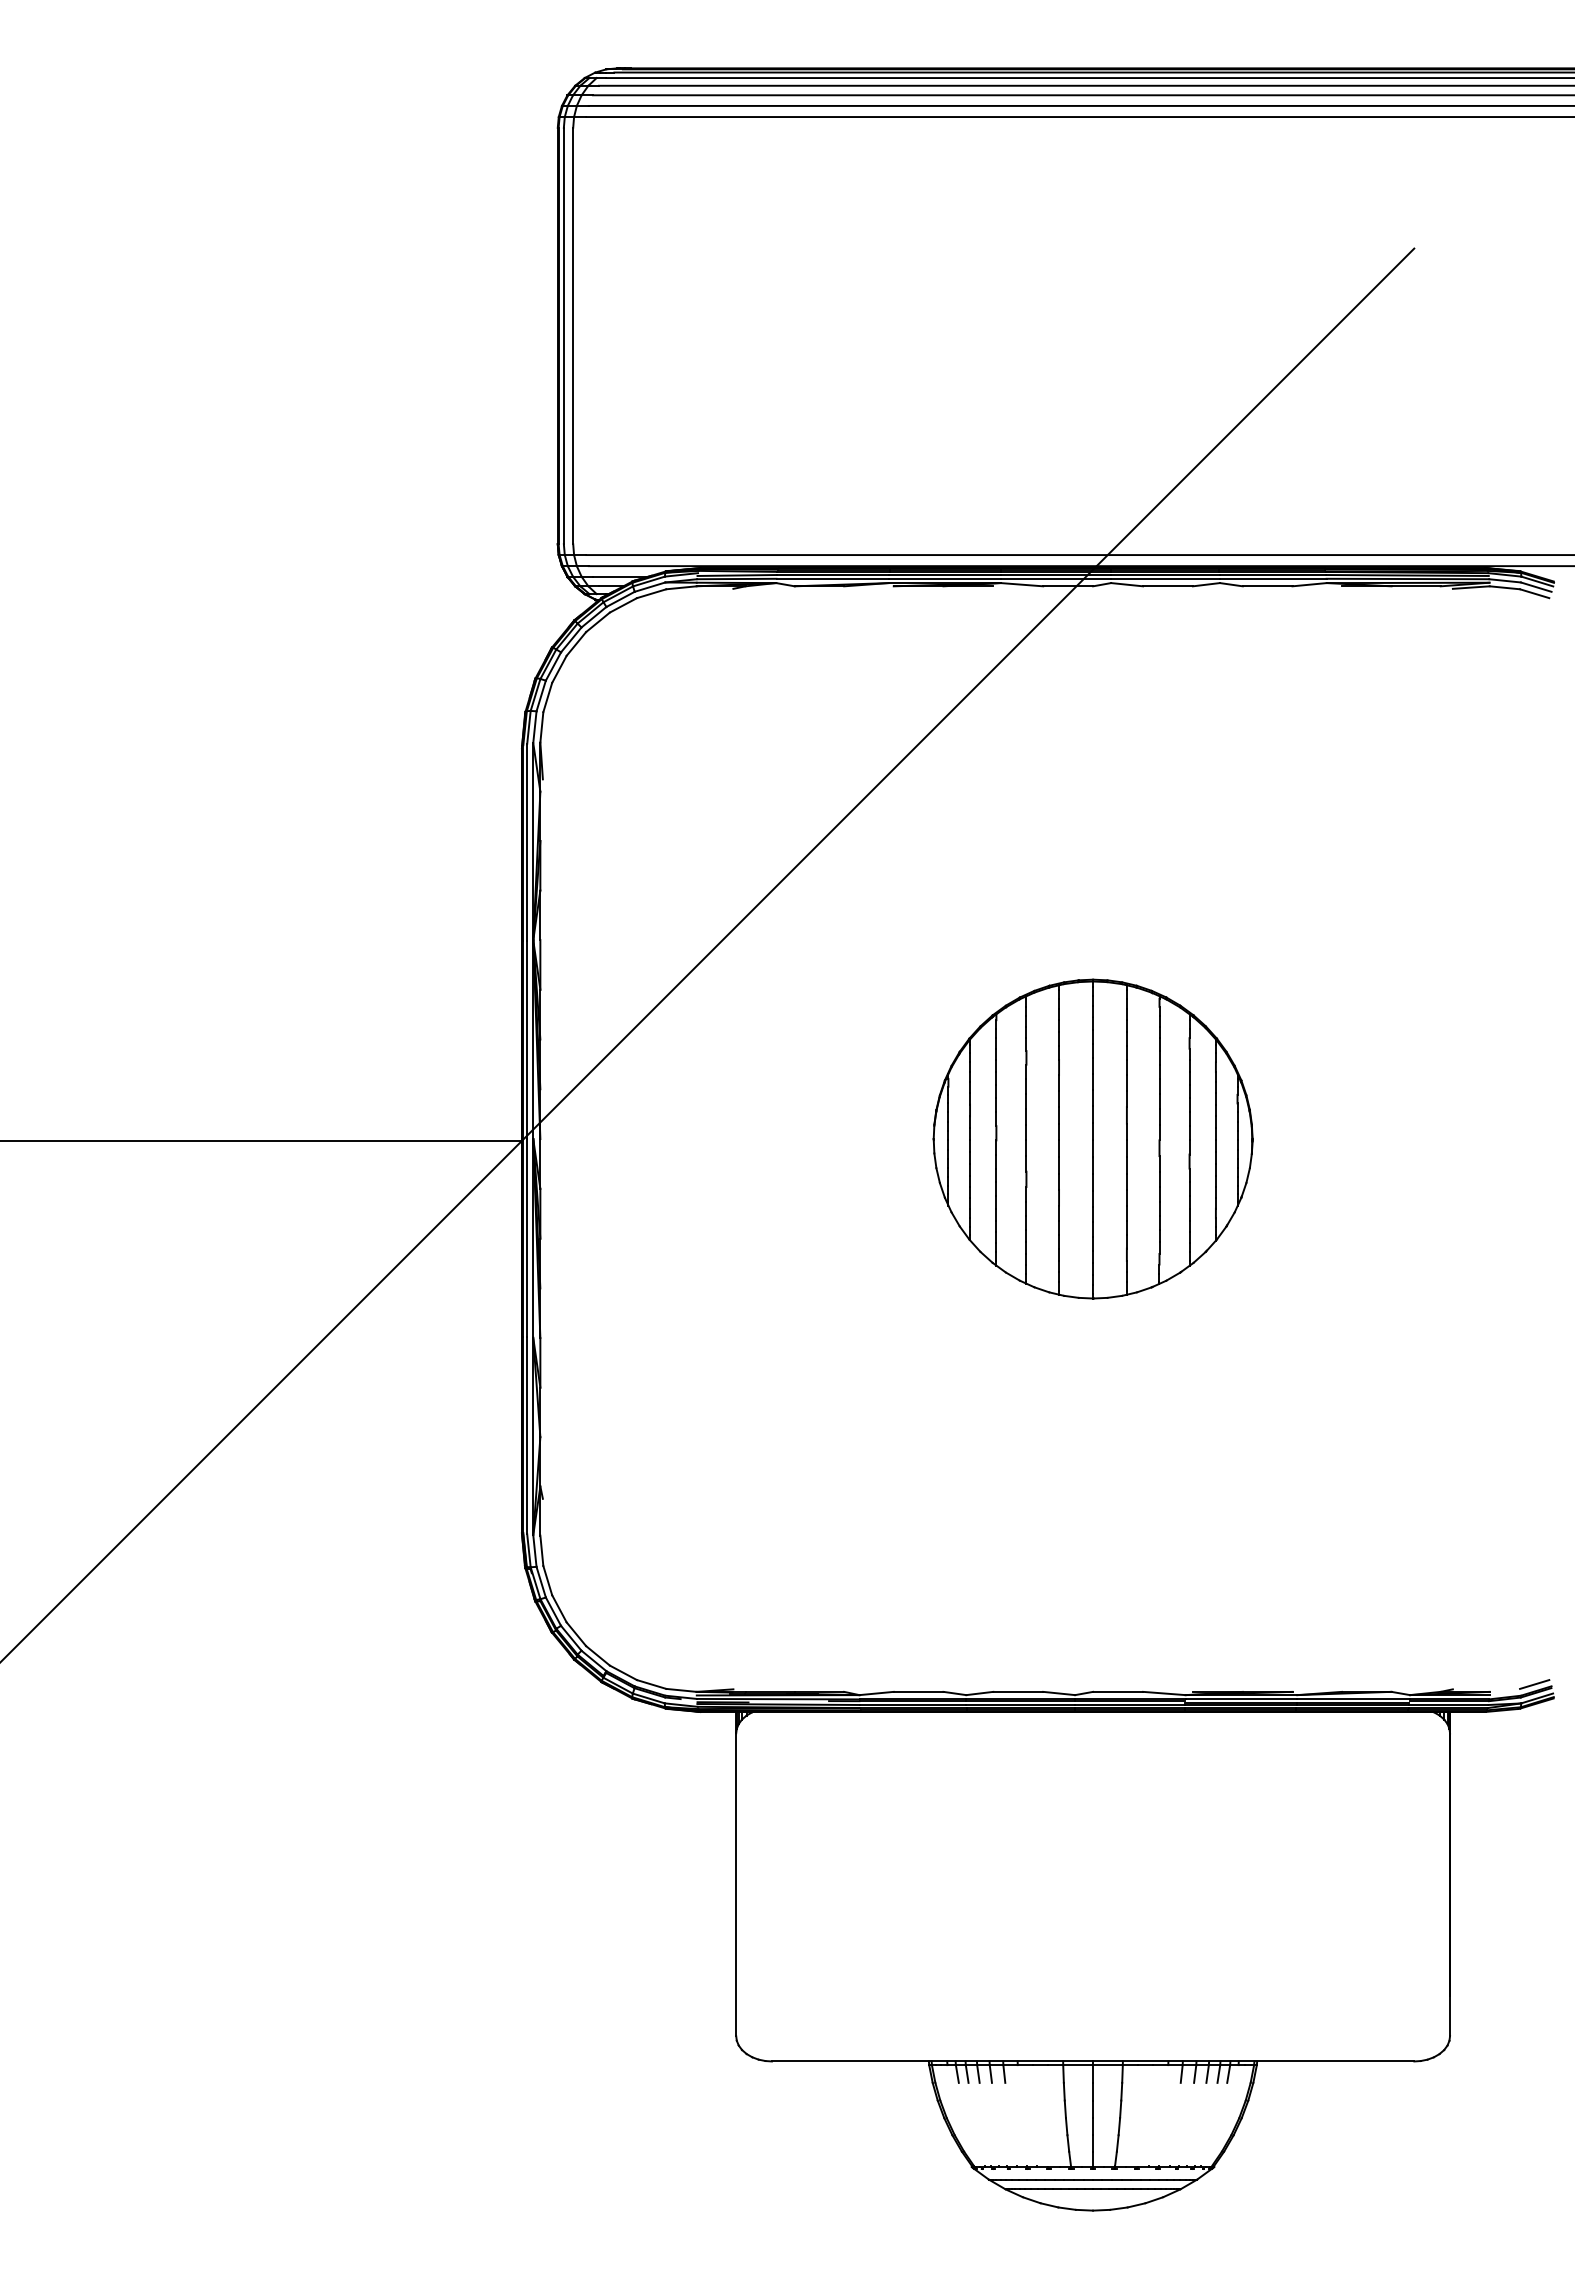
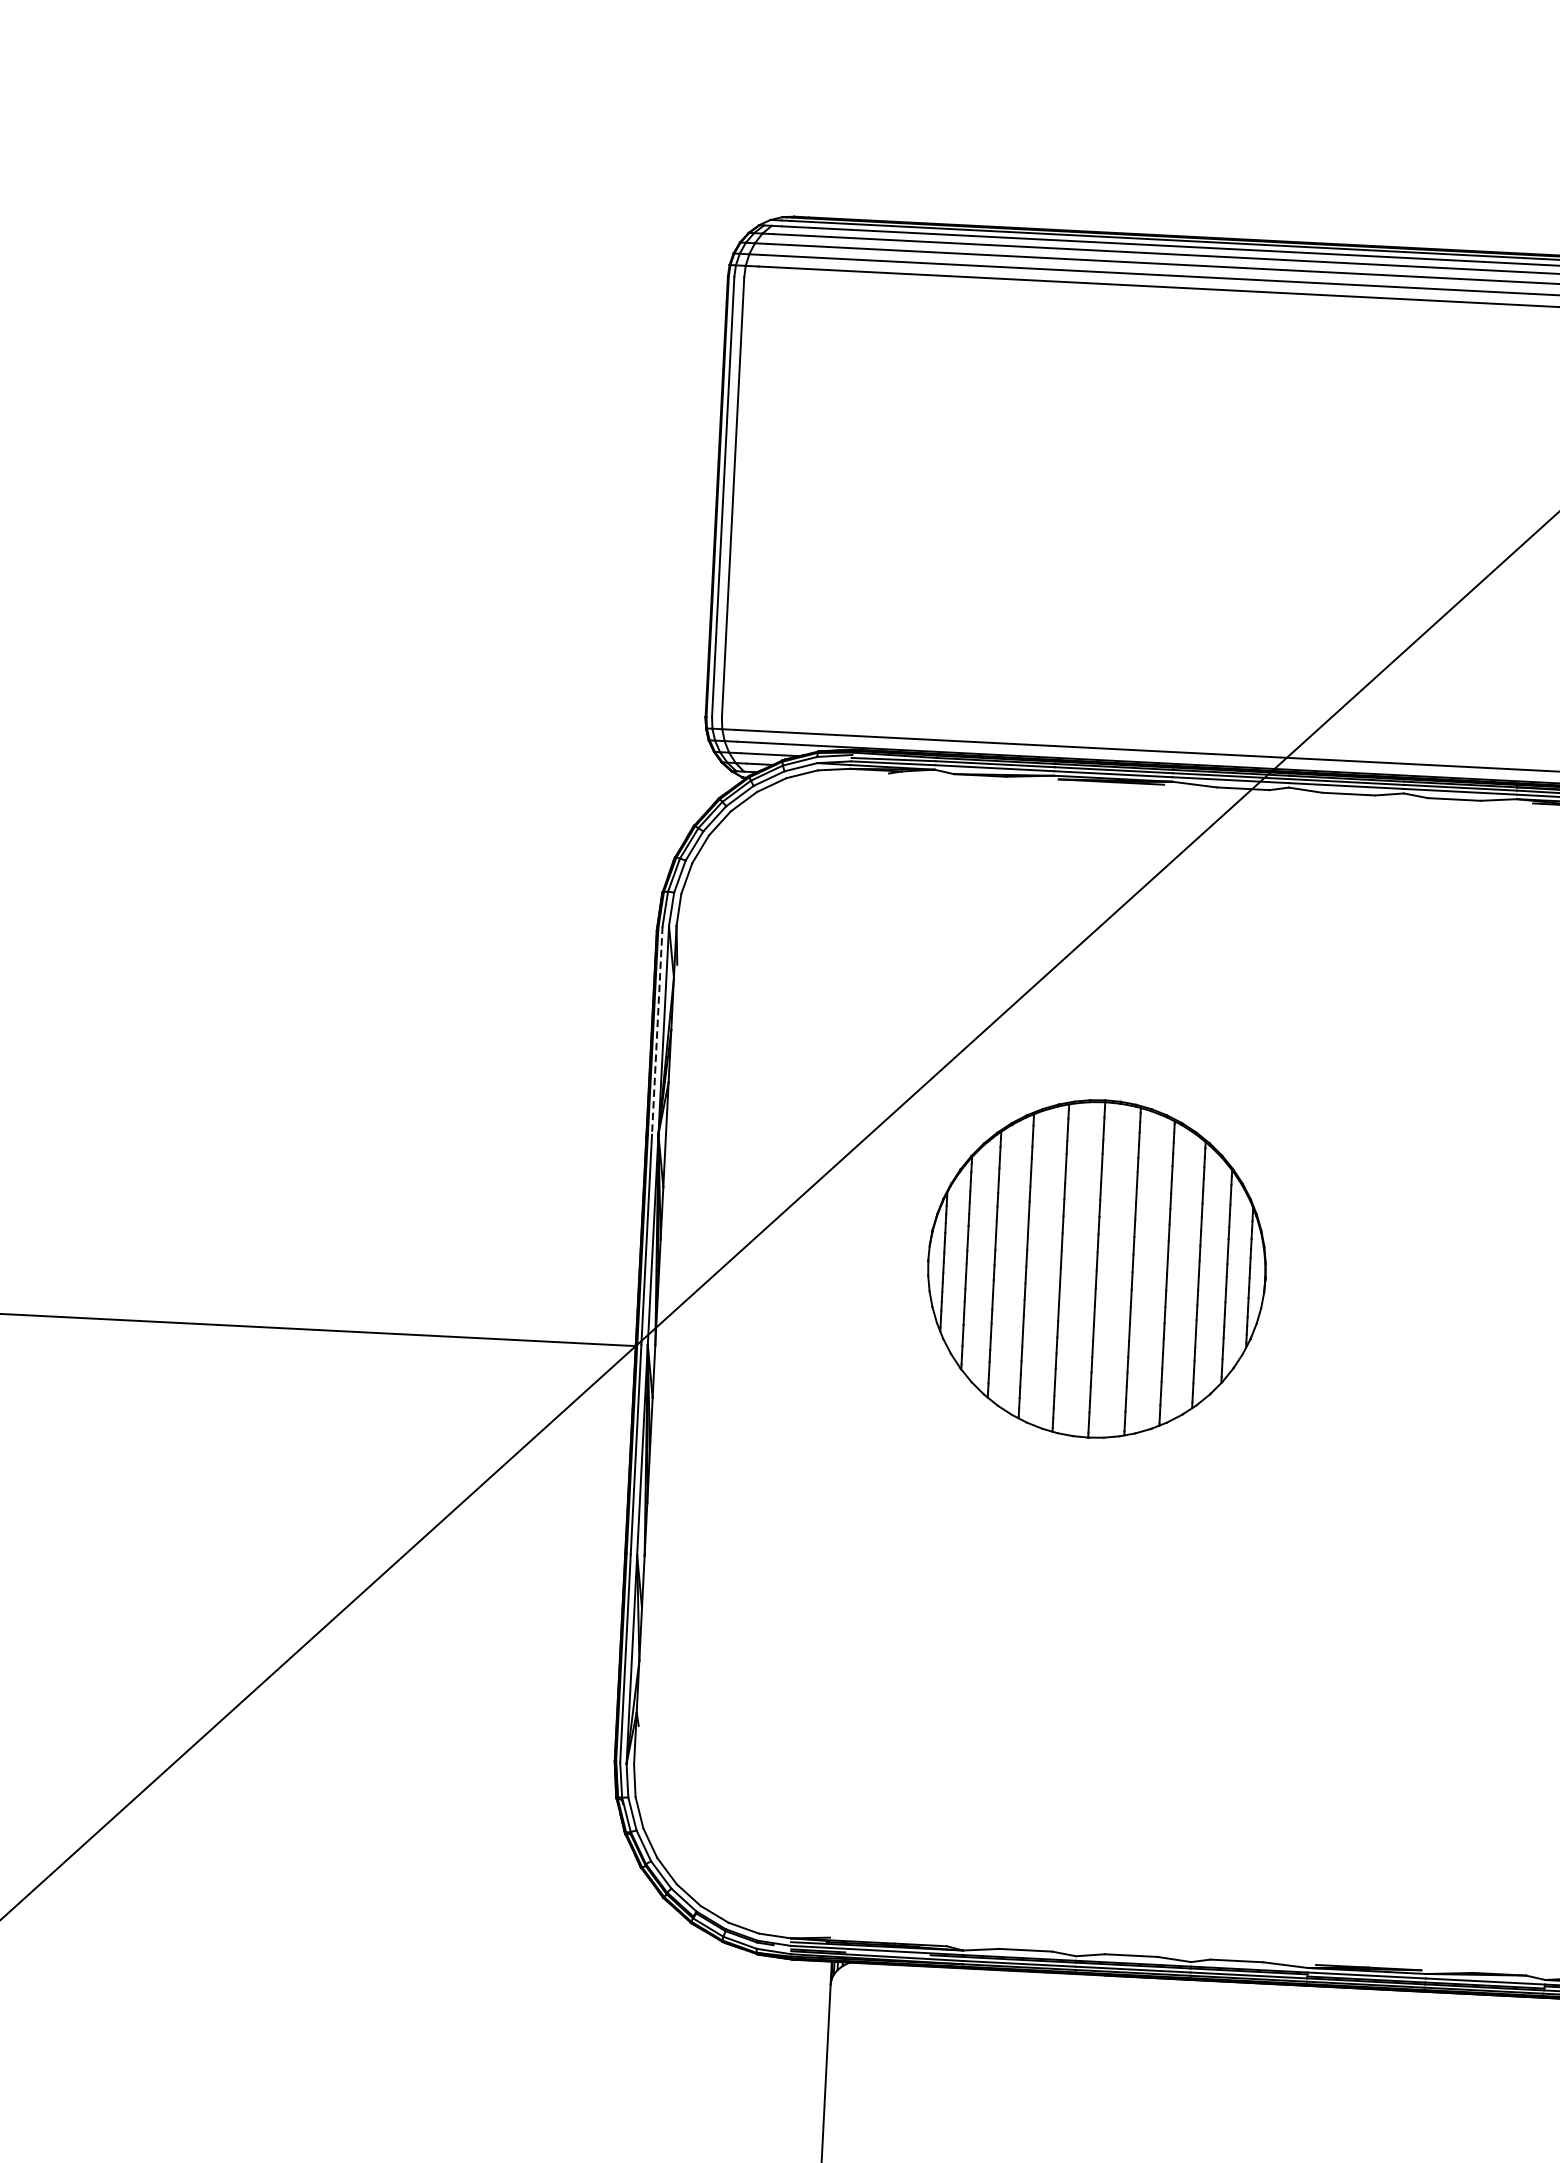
line: (527, 842) -> (657, 1030), solid -> dashed
part: (1092, 1138) -> (1096, 1268), moved

